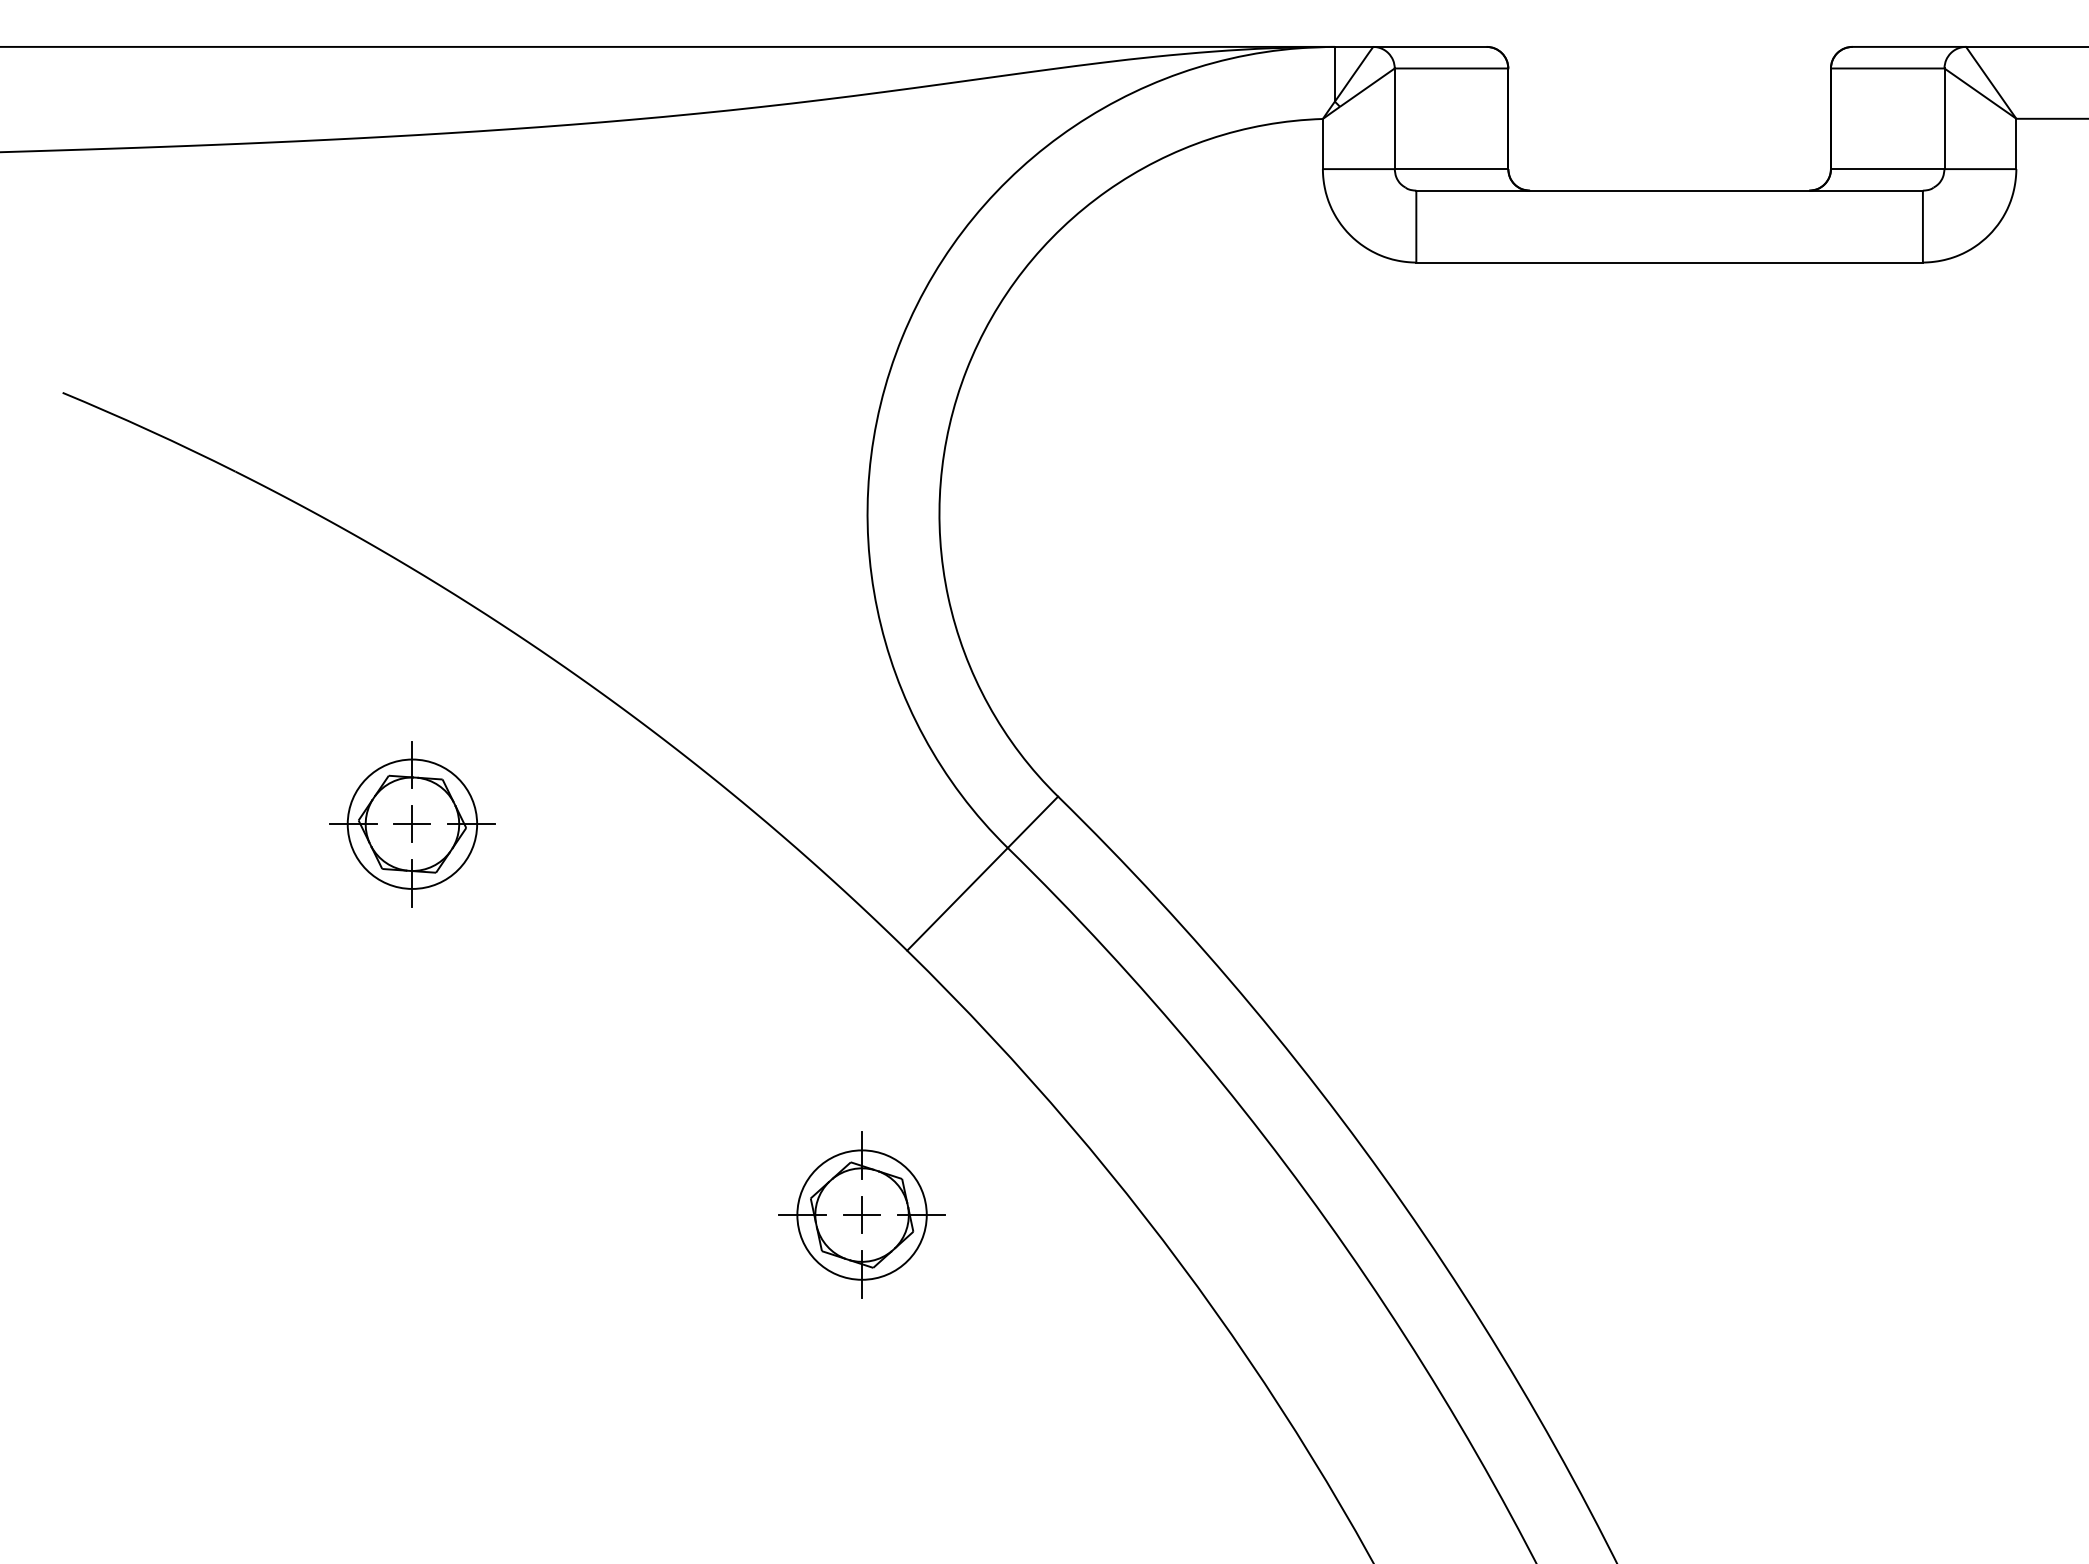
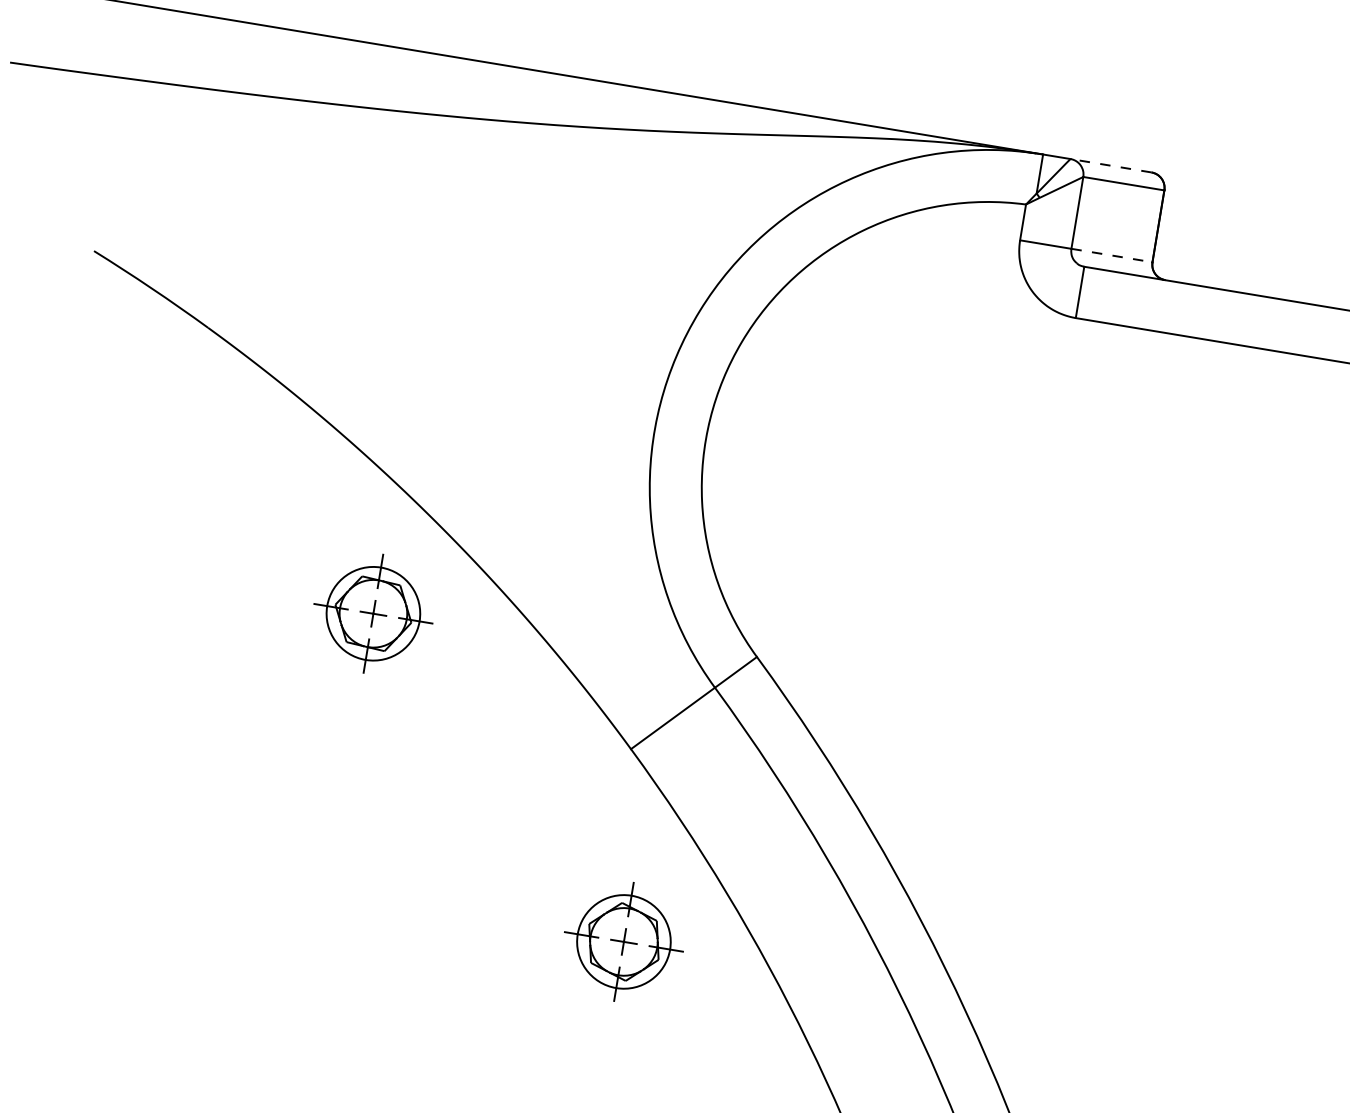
line: (1429, 46) -> (1110, 165), solid -> dashed
line: (1451, 169) -> (1111, 255), solid -> dashed
part: (412, 824) -> (373, 613), moved
part: (861, 1214) -> (623, 941), moved

